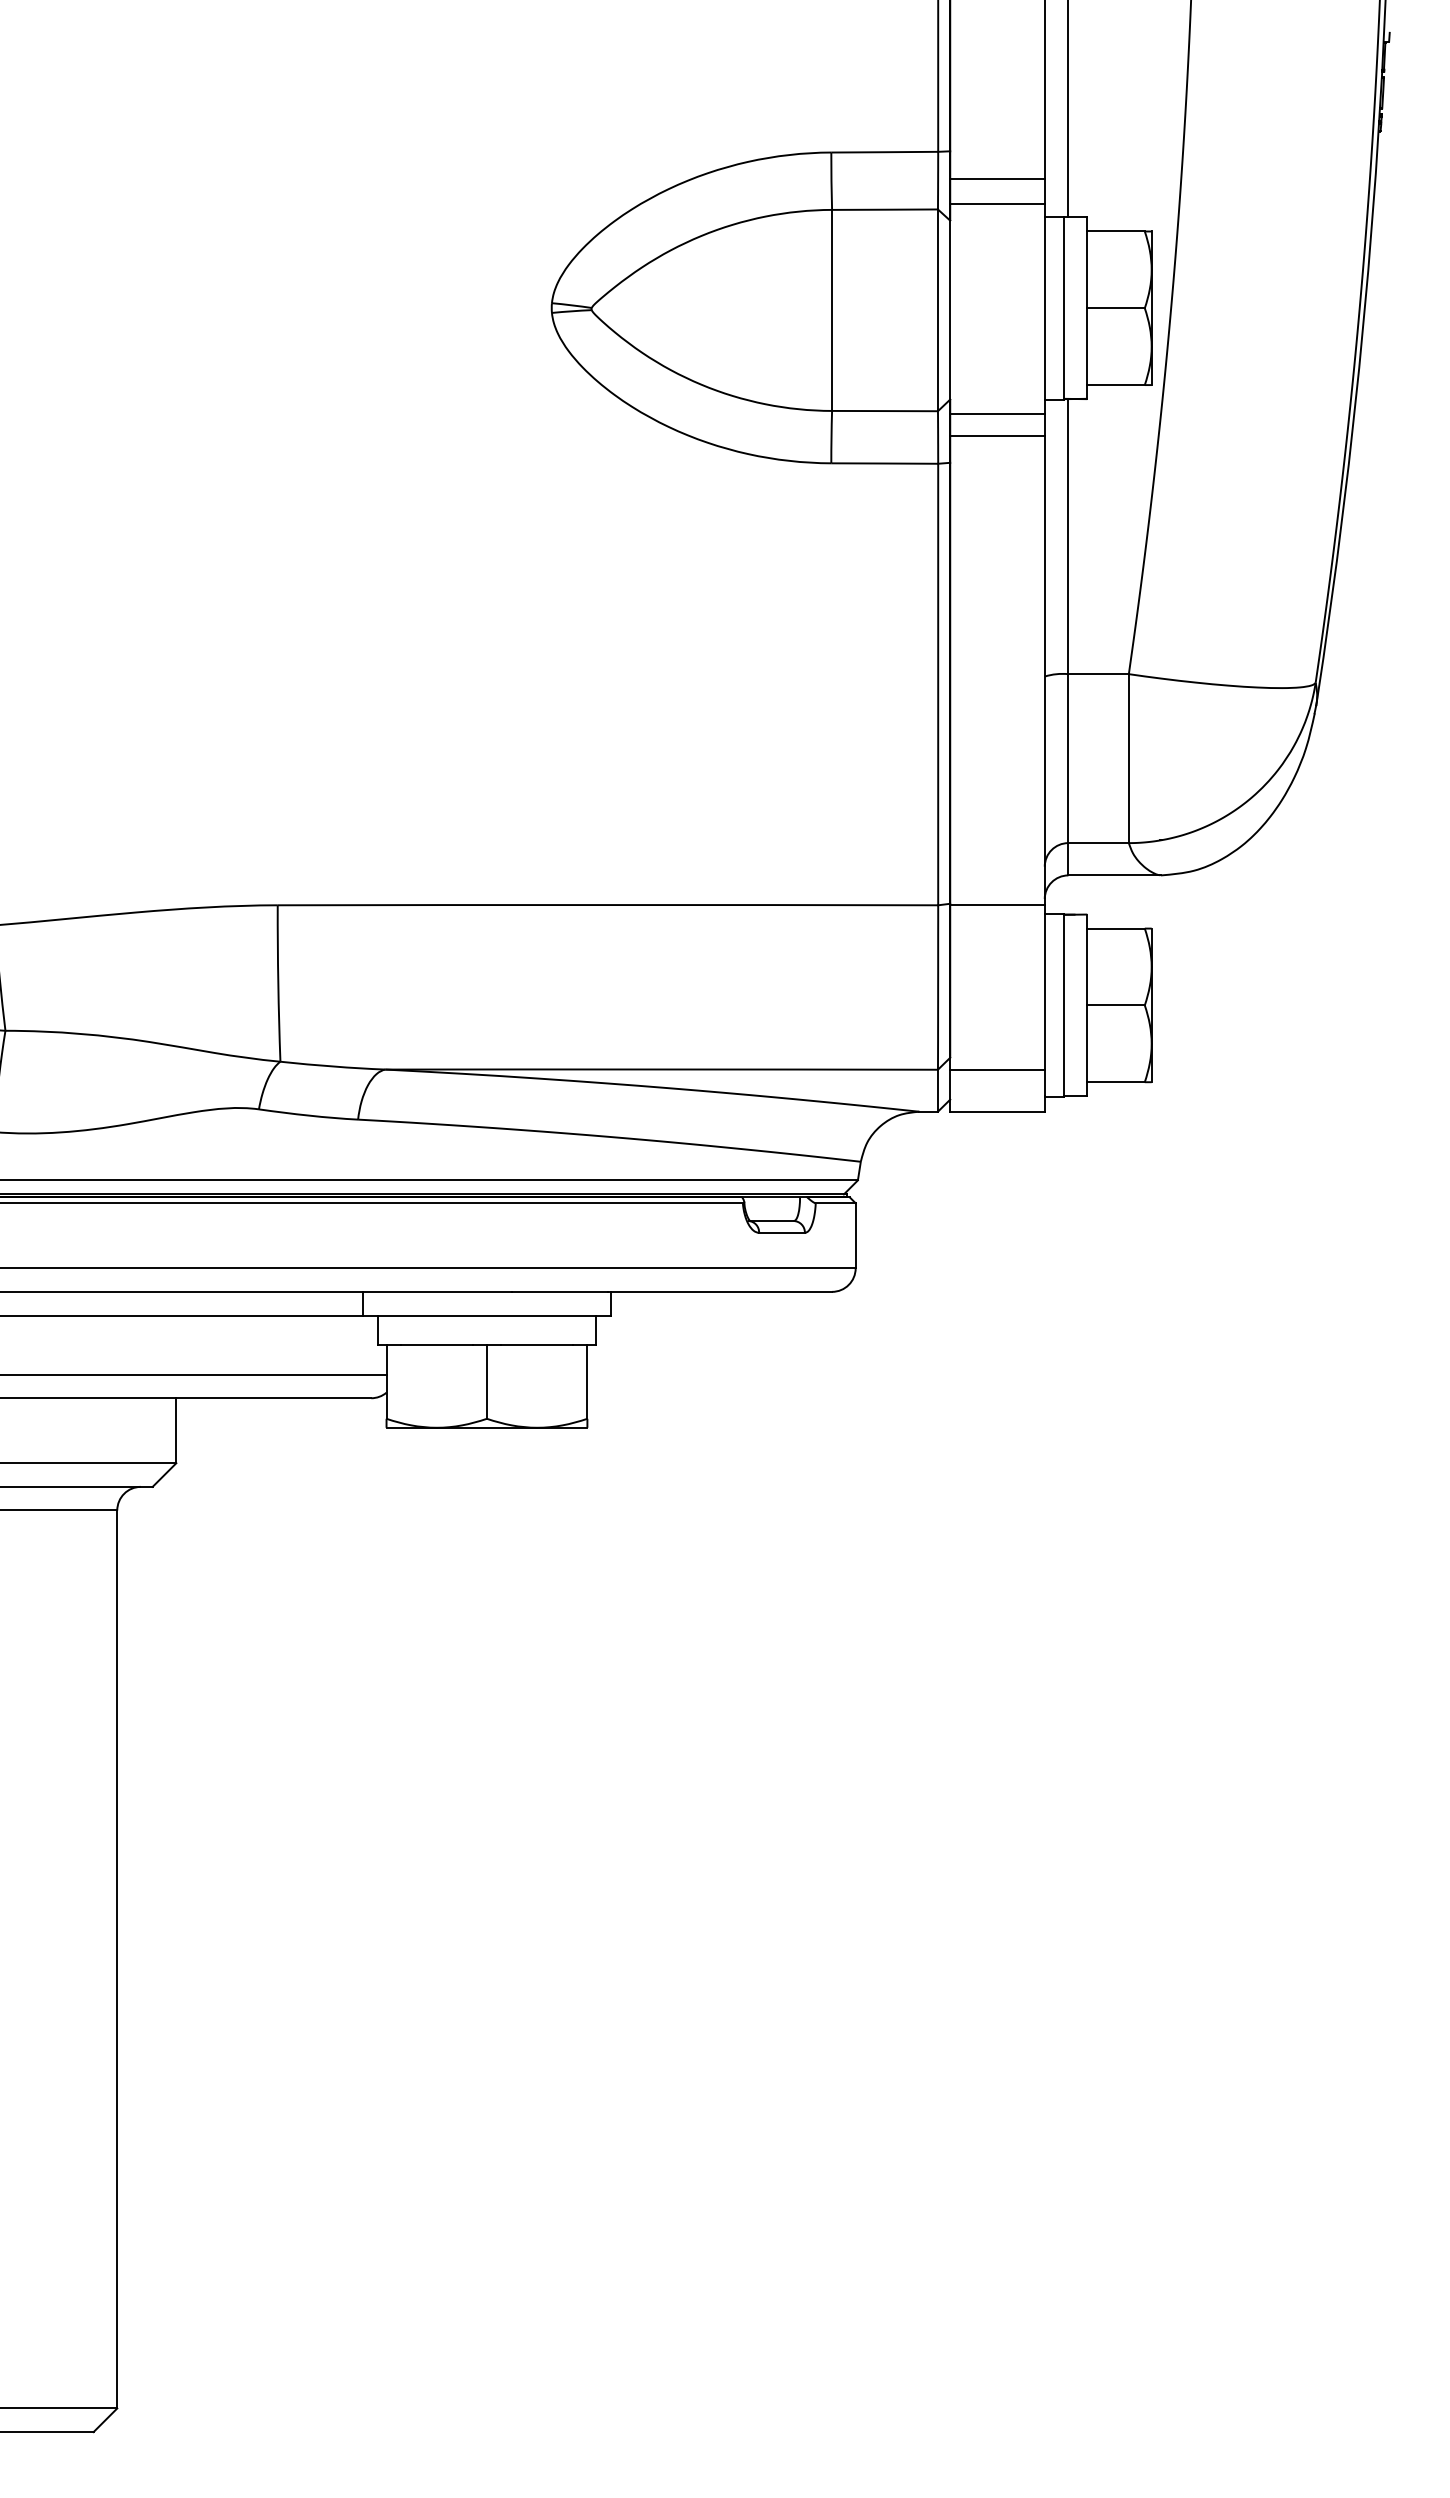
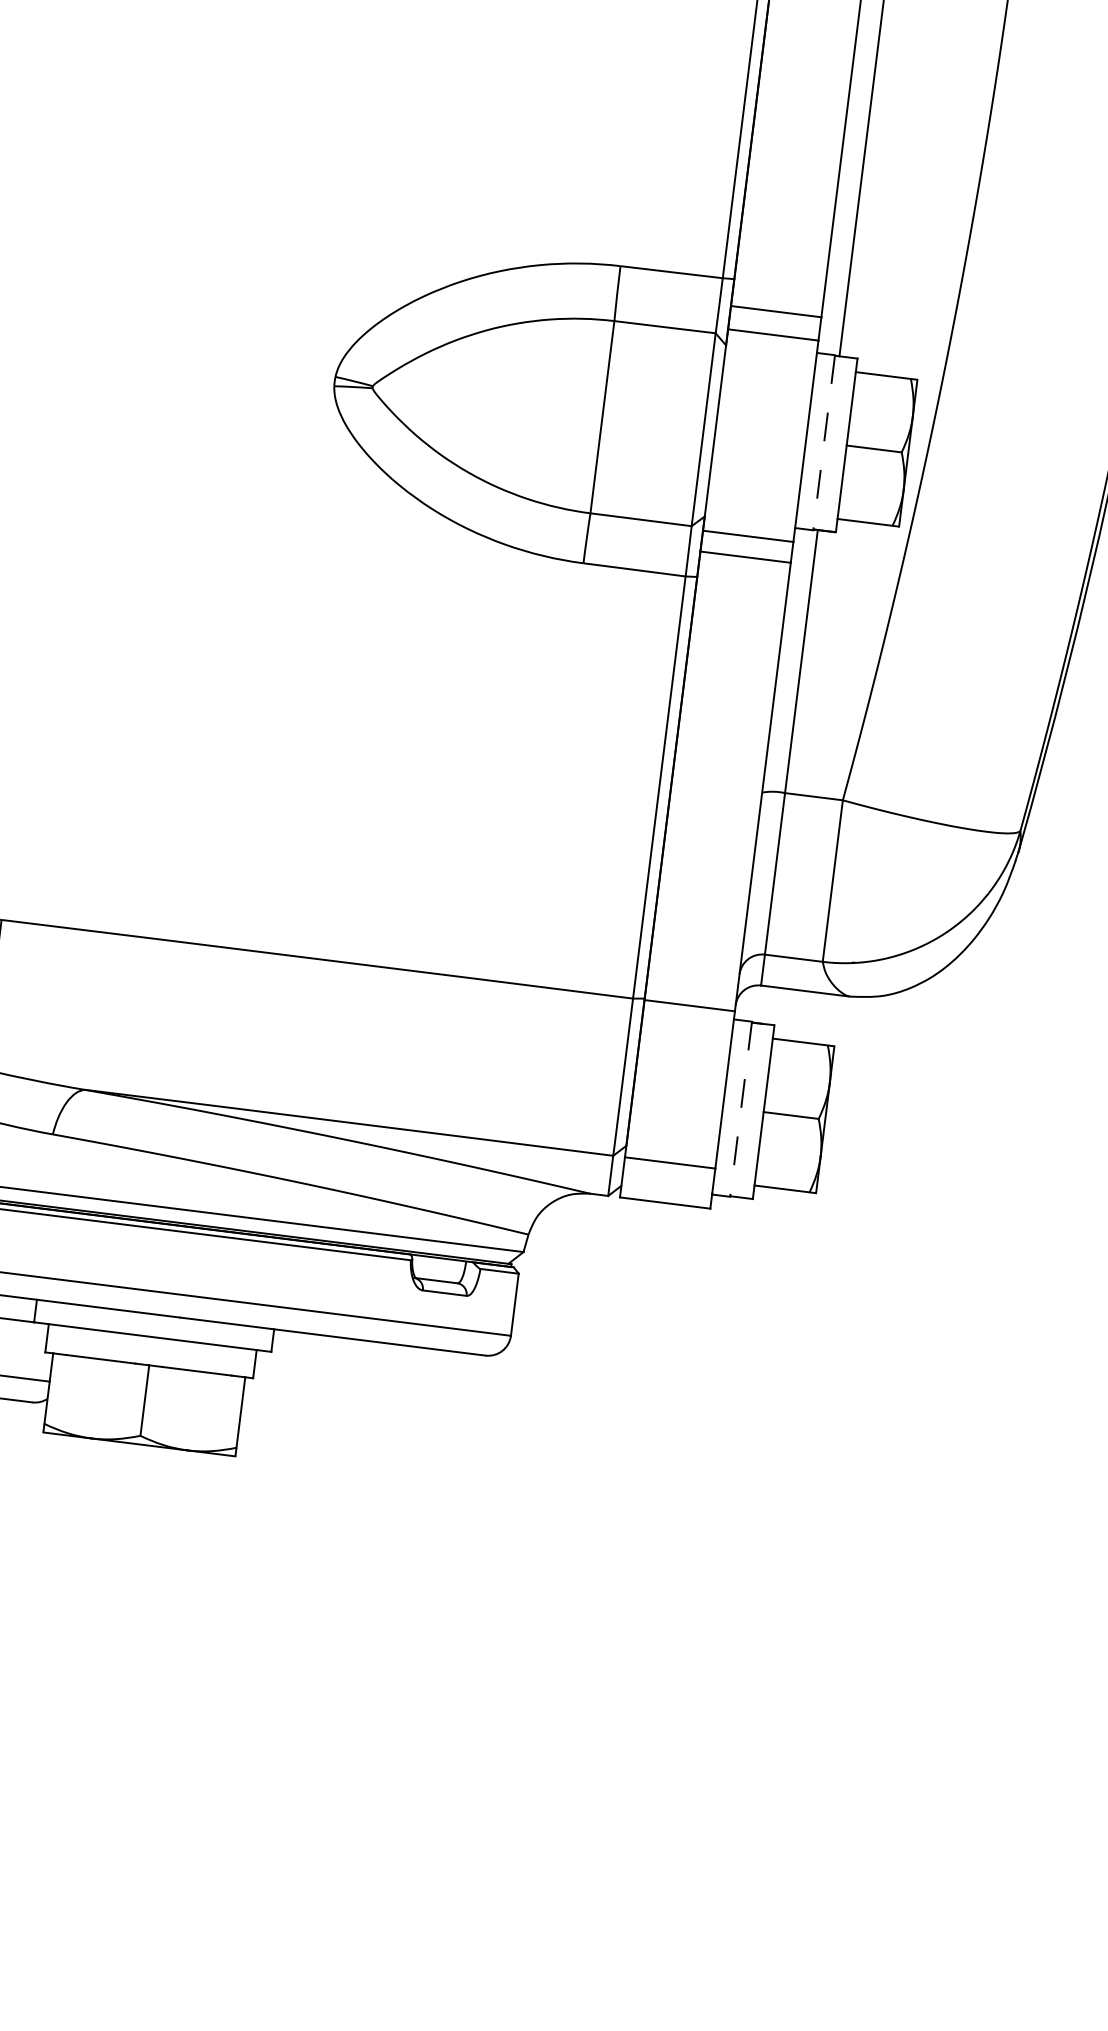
line: (1063, 308) -> (823, 442), solid -> dashed
line: (1063, 1005) -> (740, 1109), solid -> dashed

